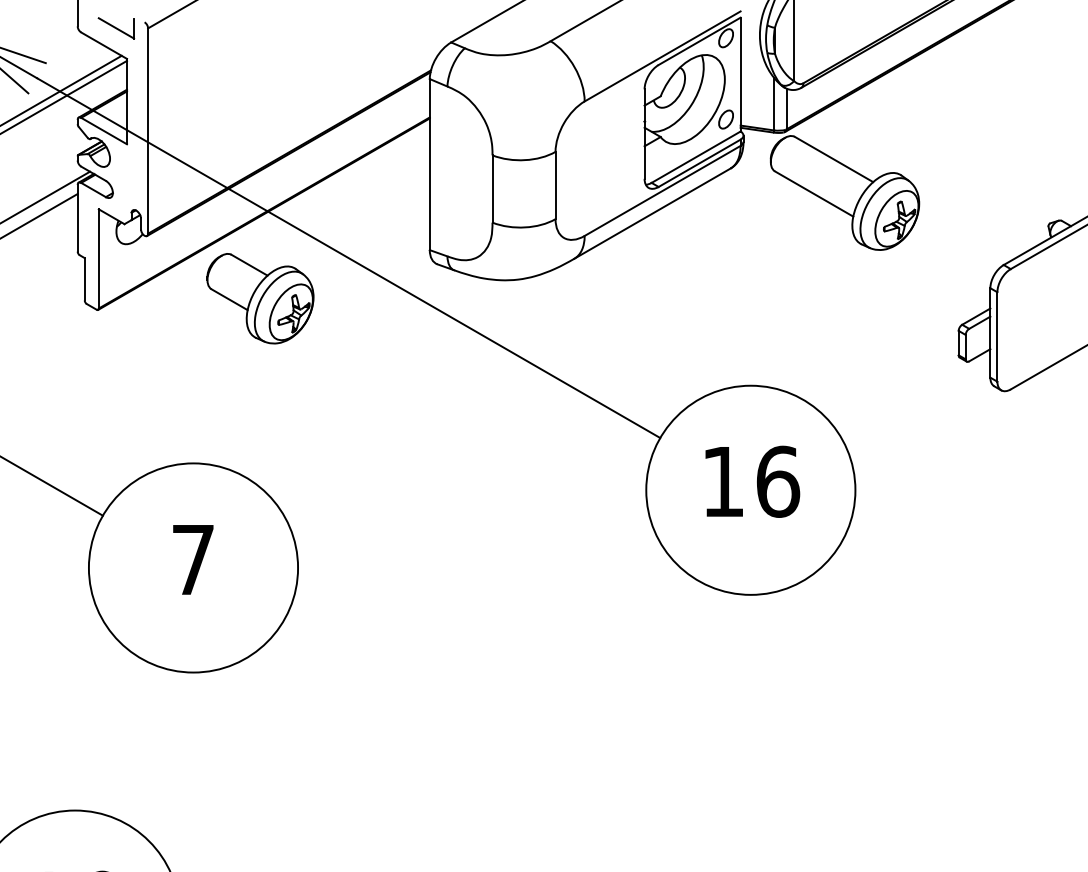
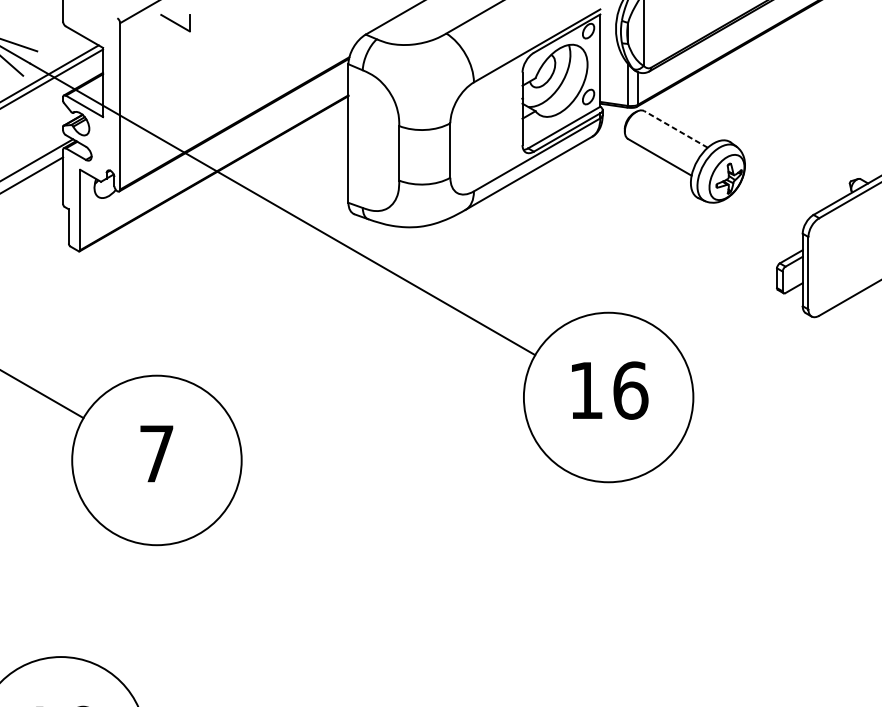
part: (116, 28) -> (175, 23), moved
line: (833, 159) -> (675, 129), solid -> dashed
part: (260, 298) -> (211, 242), removed

